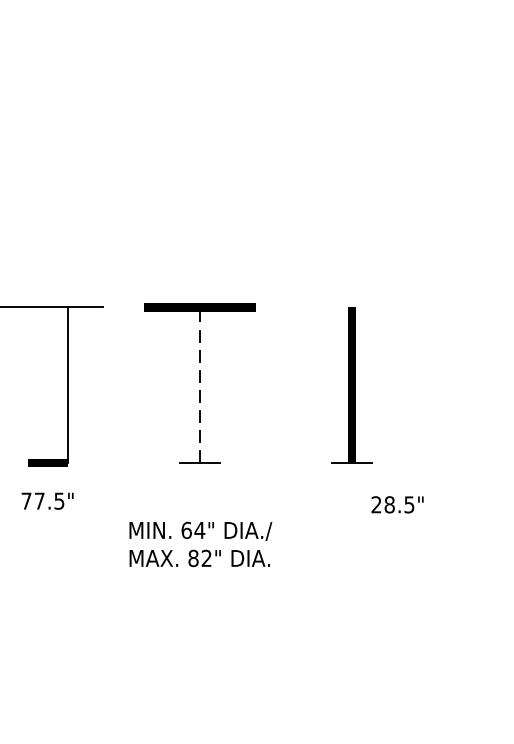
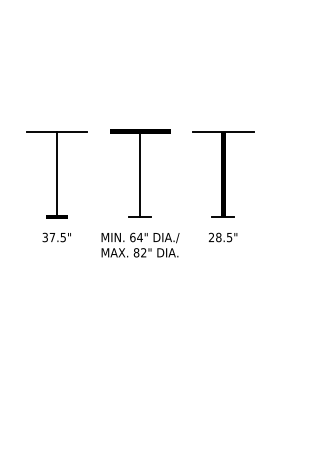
line: (350, 307) -> (222, 131), added
line: (67, 384) -> (56, 173), moved
line: (200, 385) -> (140, 174), dashed -> solid
text: (25, 501) -> (44, 237), 77.5" -> 37.5"
text: (396, 504) -> (222, 237), moved
text: (200, 543) -> (140, 244), moved

